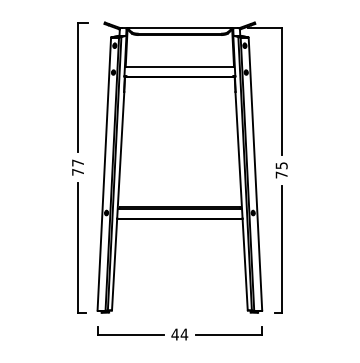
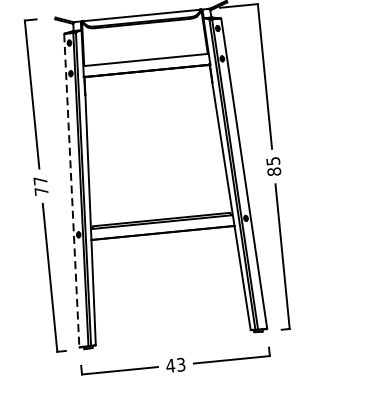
line: (104, 174) -> (72, 191), solid -> dashed
text: (281, 174) -> (274, 171), 75 -> 85
text: (184, 334) -> (181, 364), 44 -> 43

